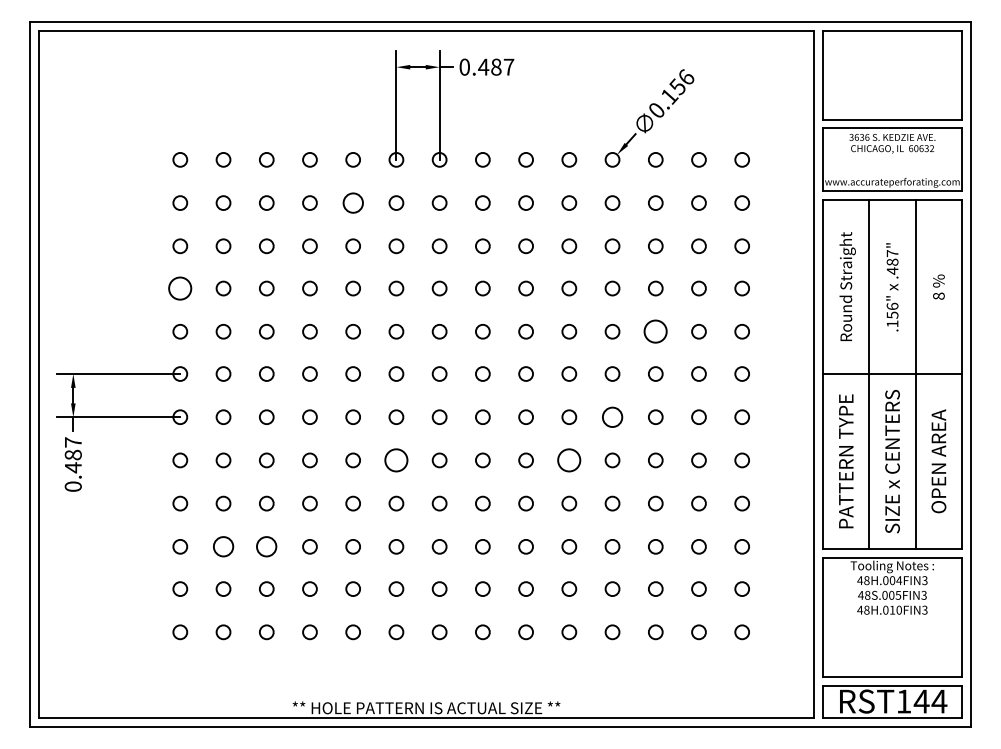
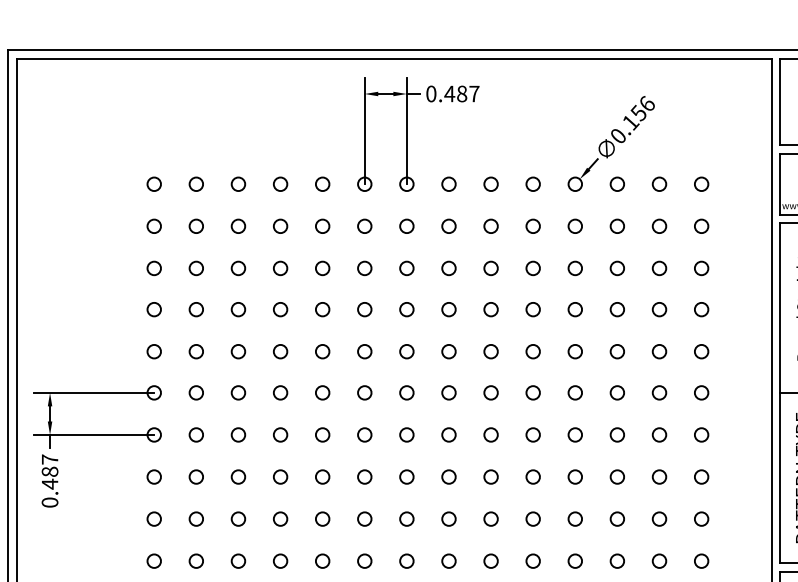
circle: (352, 202) -> (321, 225), size x0.71
circle: (180, 288) -> (154, 309), size x0.62
circle: (655, 331) -> (617, 351), size x0.62
circle: (612, 416) -> (575, 434), size x0.71
circle: (396, 460) -> (364, 477), size x0.62
circle: (569, 460) -> (533, 477), size x0.62
circle: (223, 546) -> (196, 560), size x0.71
circle: (266, 546) -> (238, 560), size x0.71

